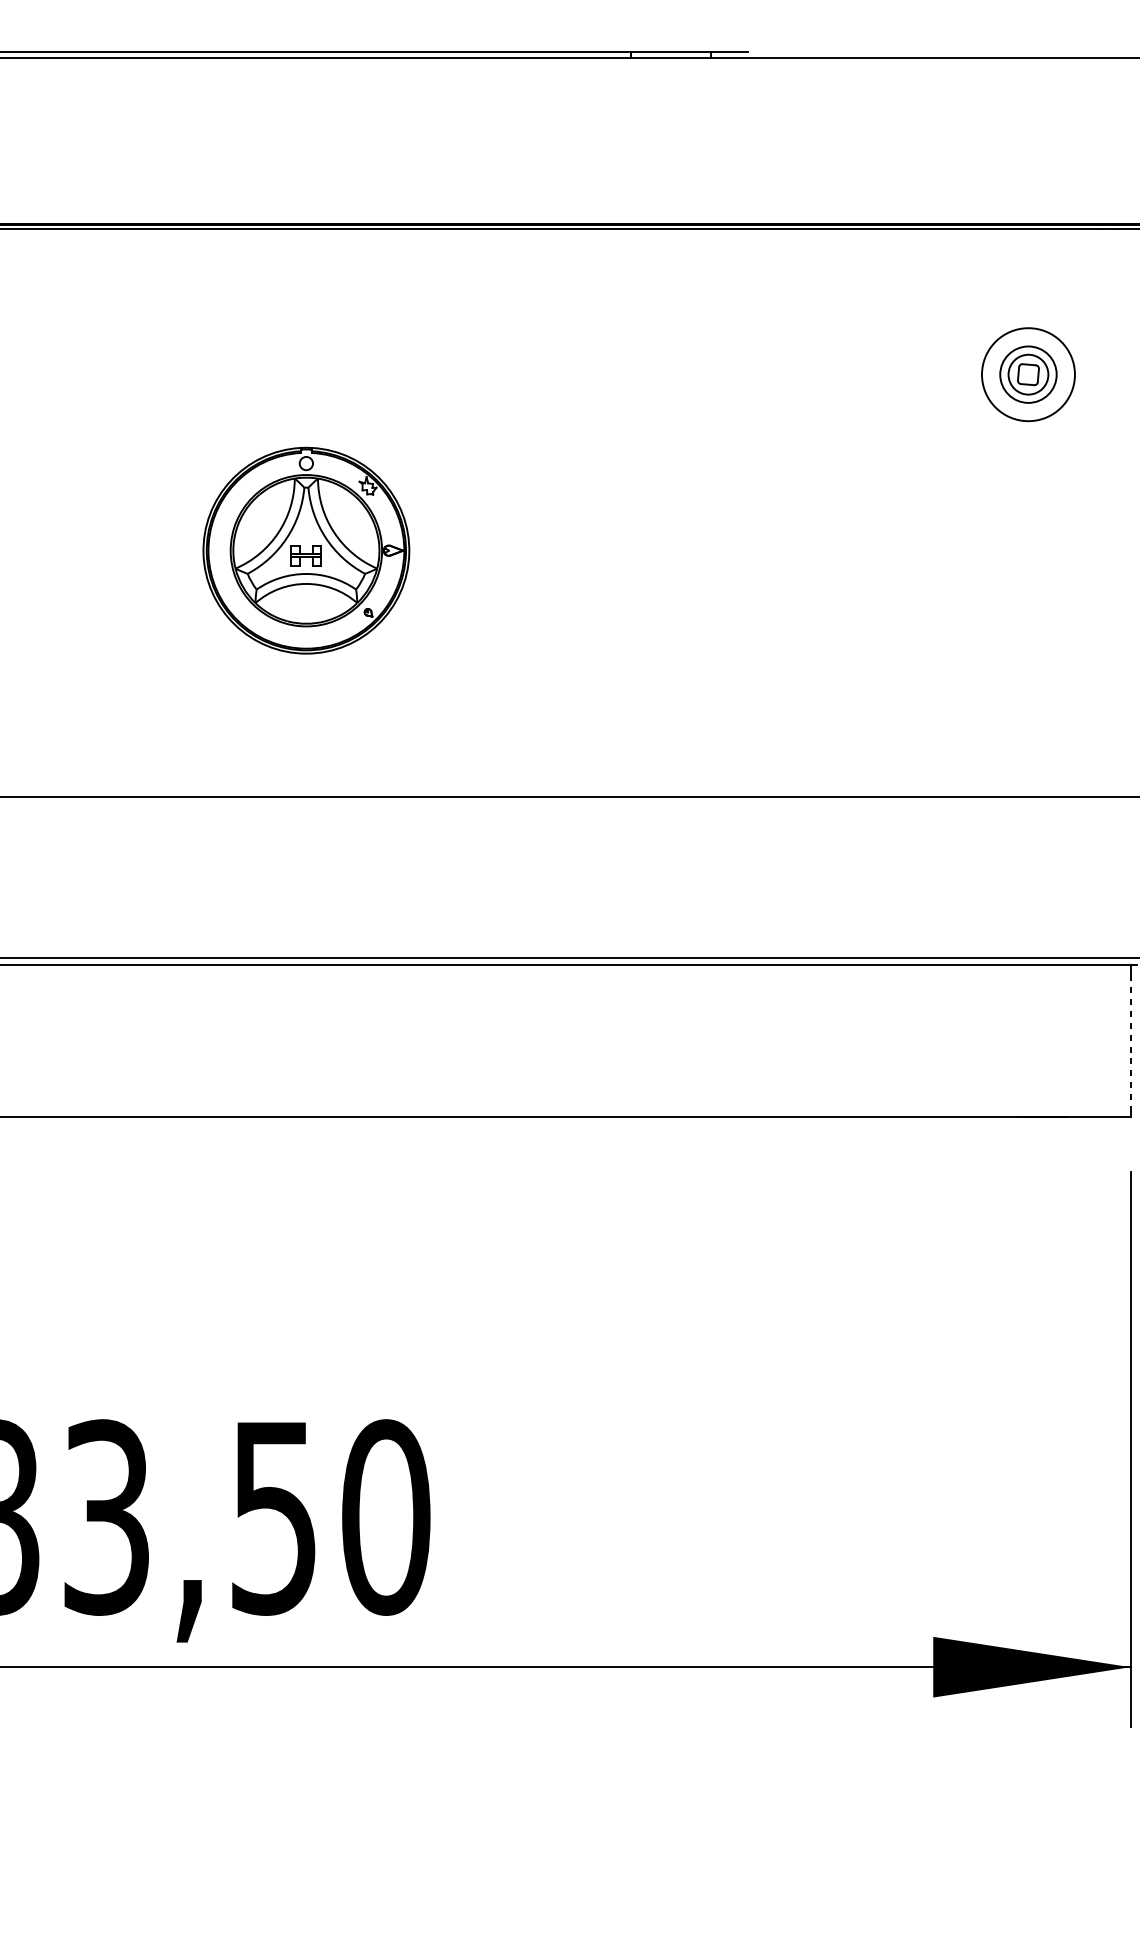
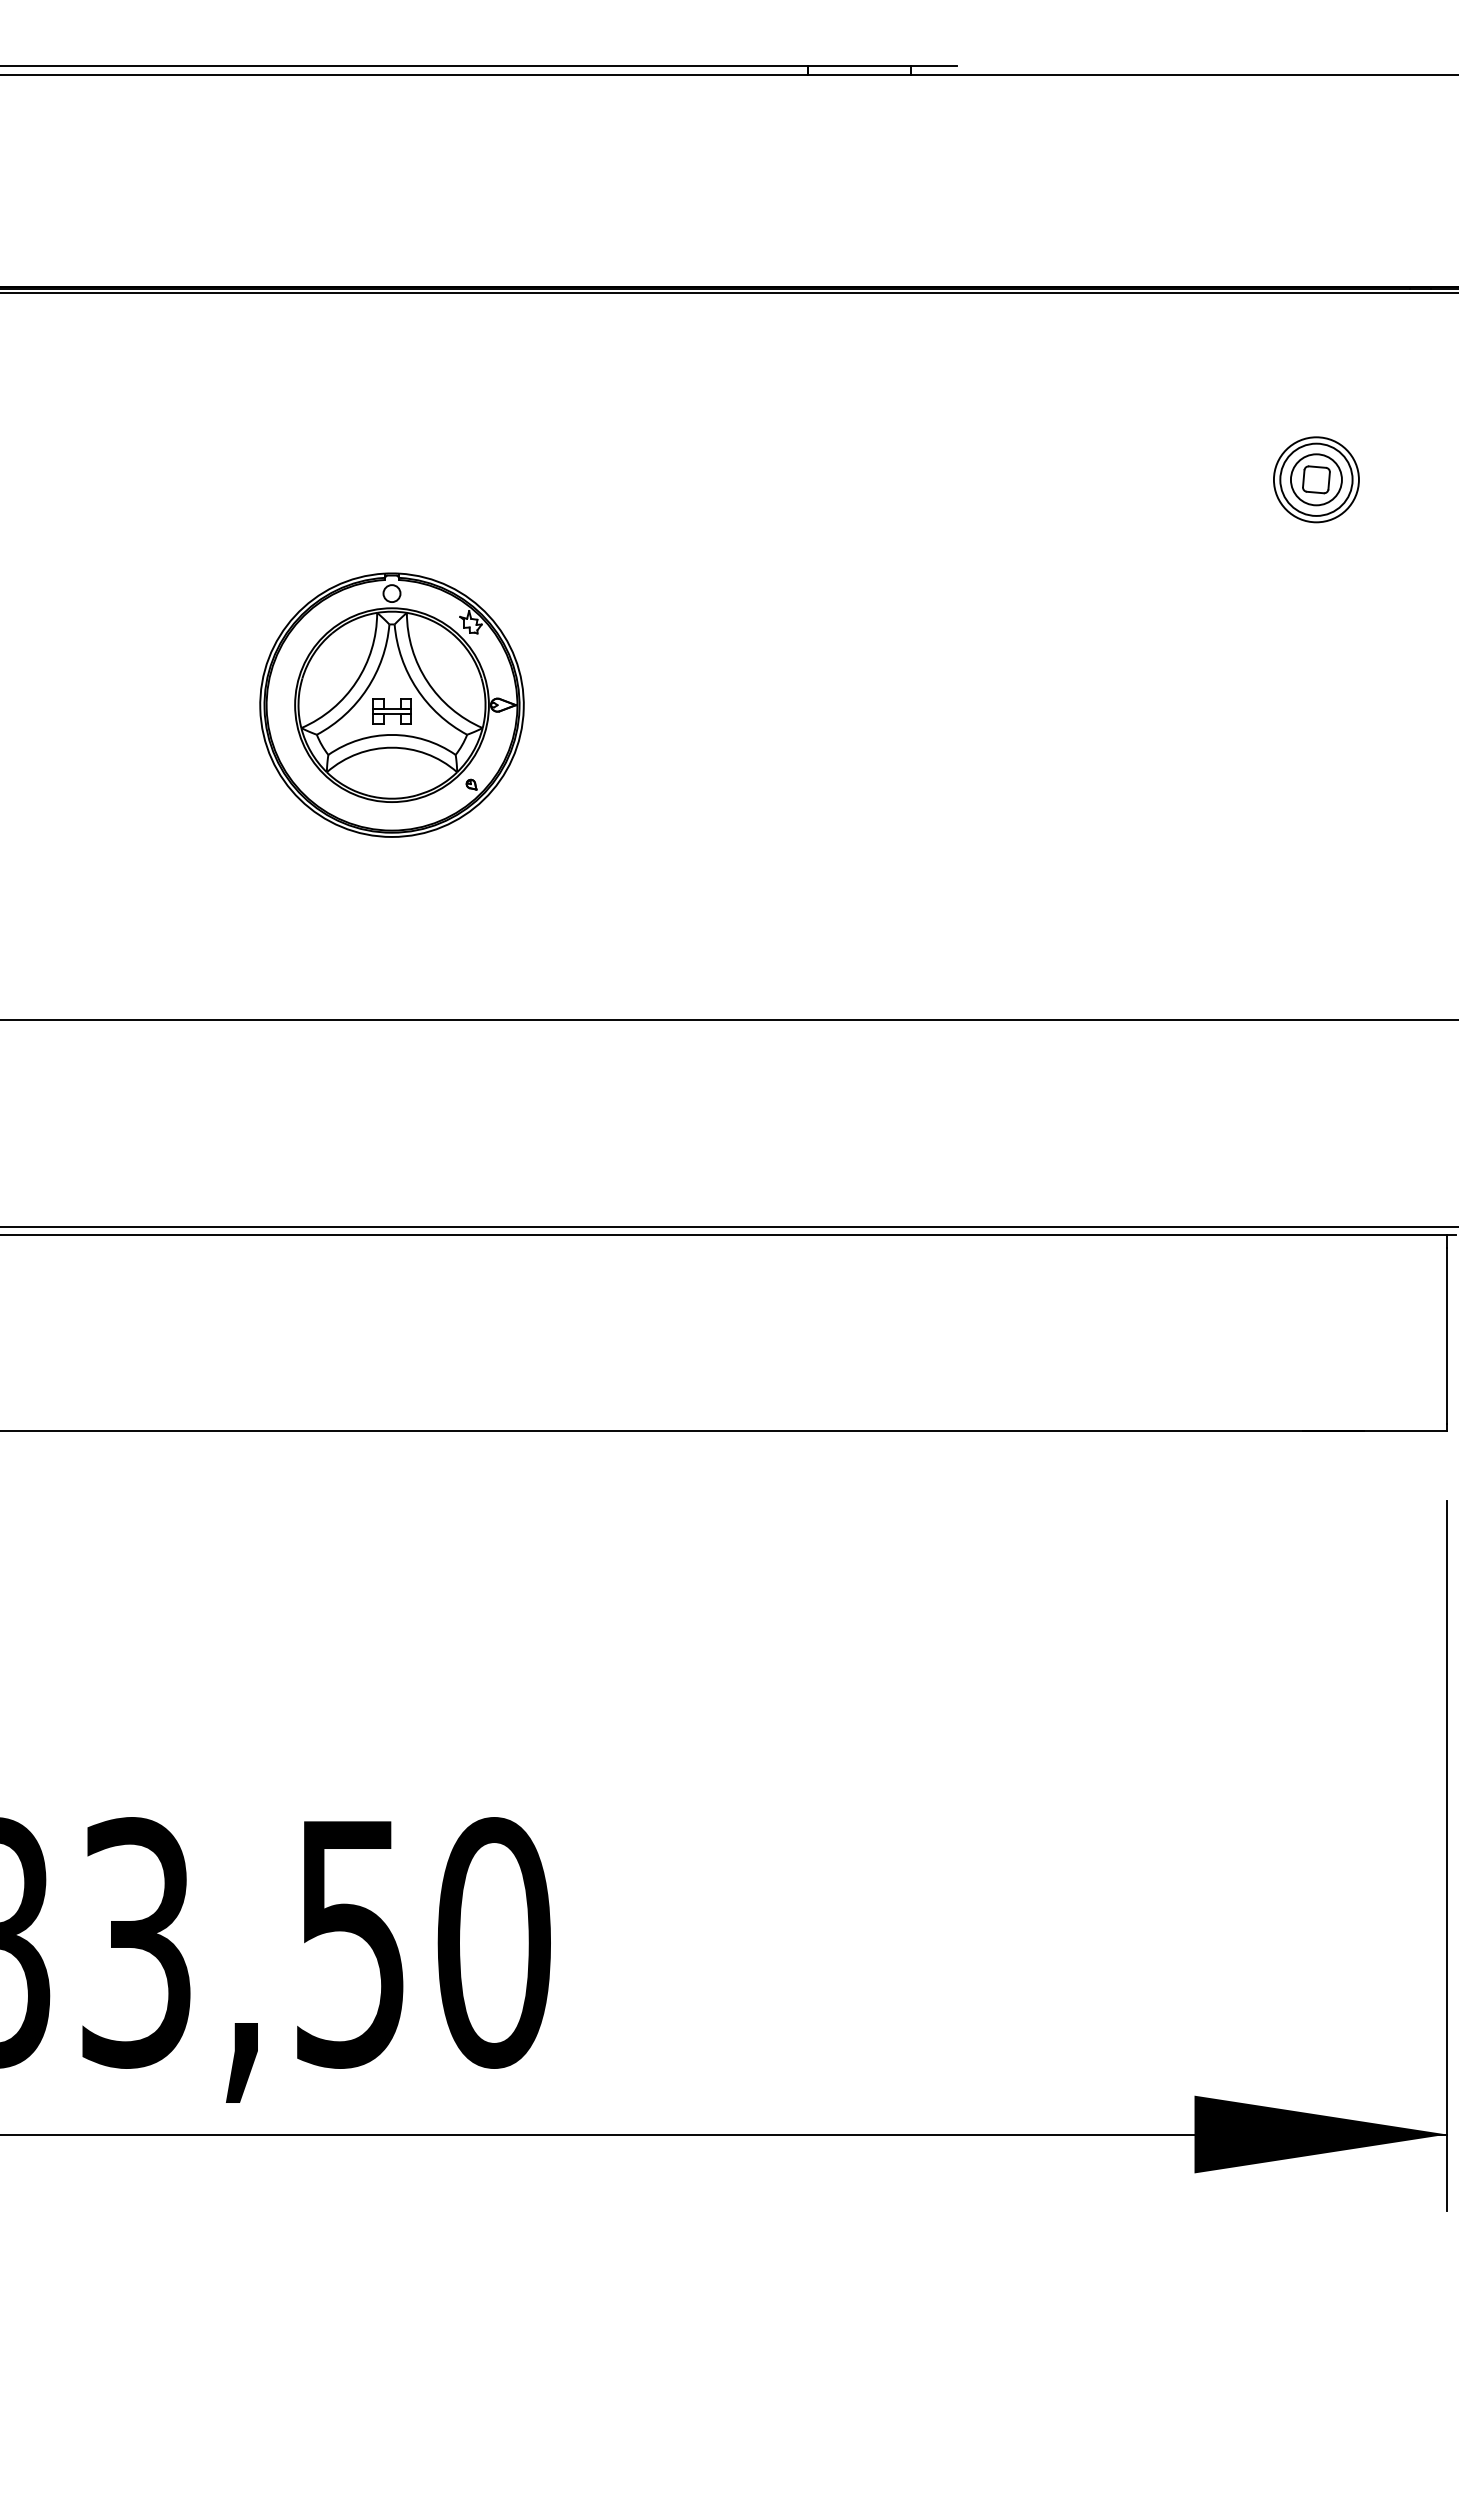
circle: (1027, 374) -> (1315, 479), size x0.71
line: (1130, 1043) -> (1447, 1335), dashed -> solid

